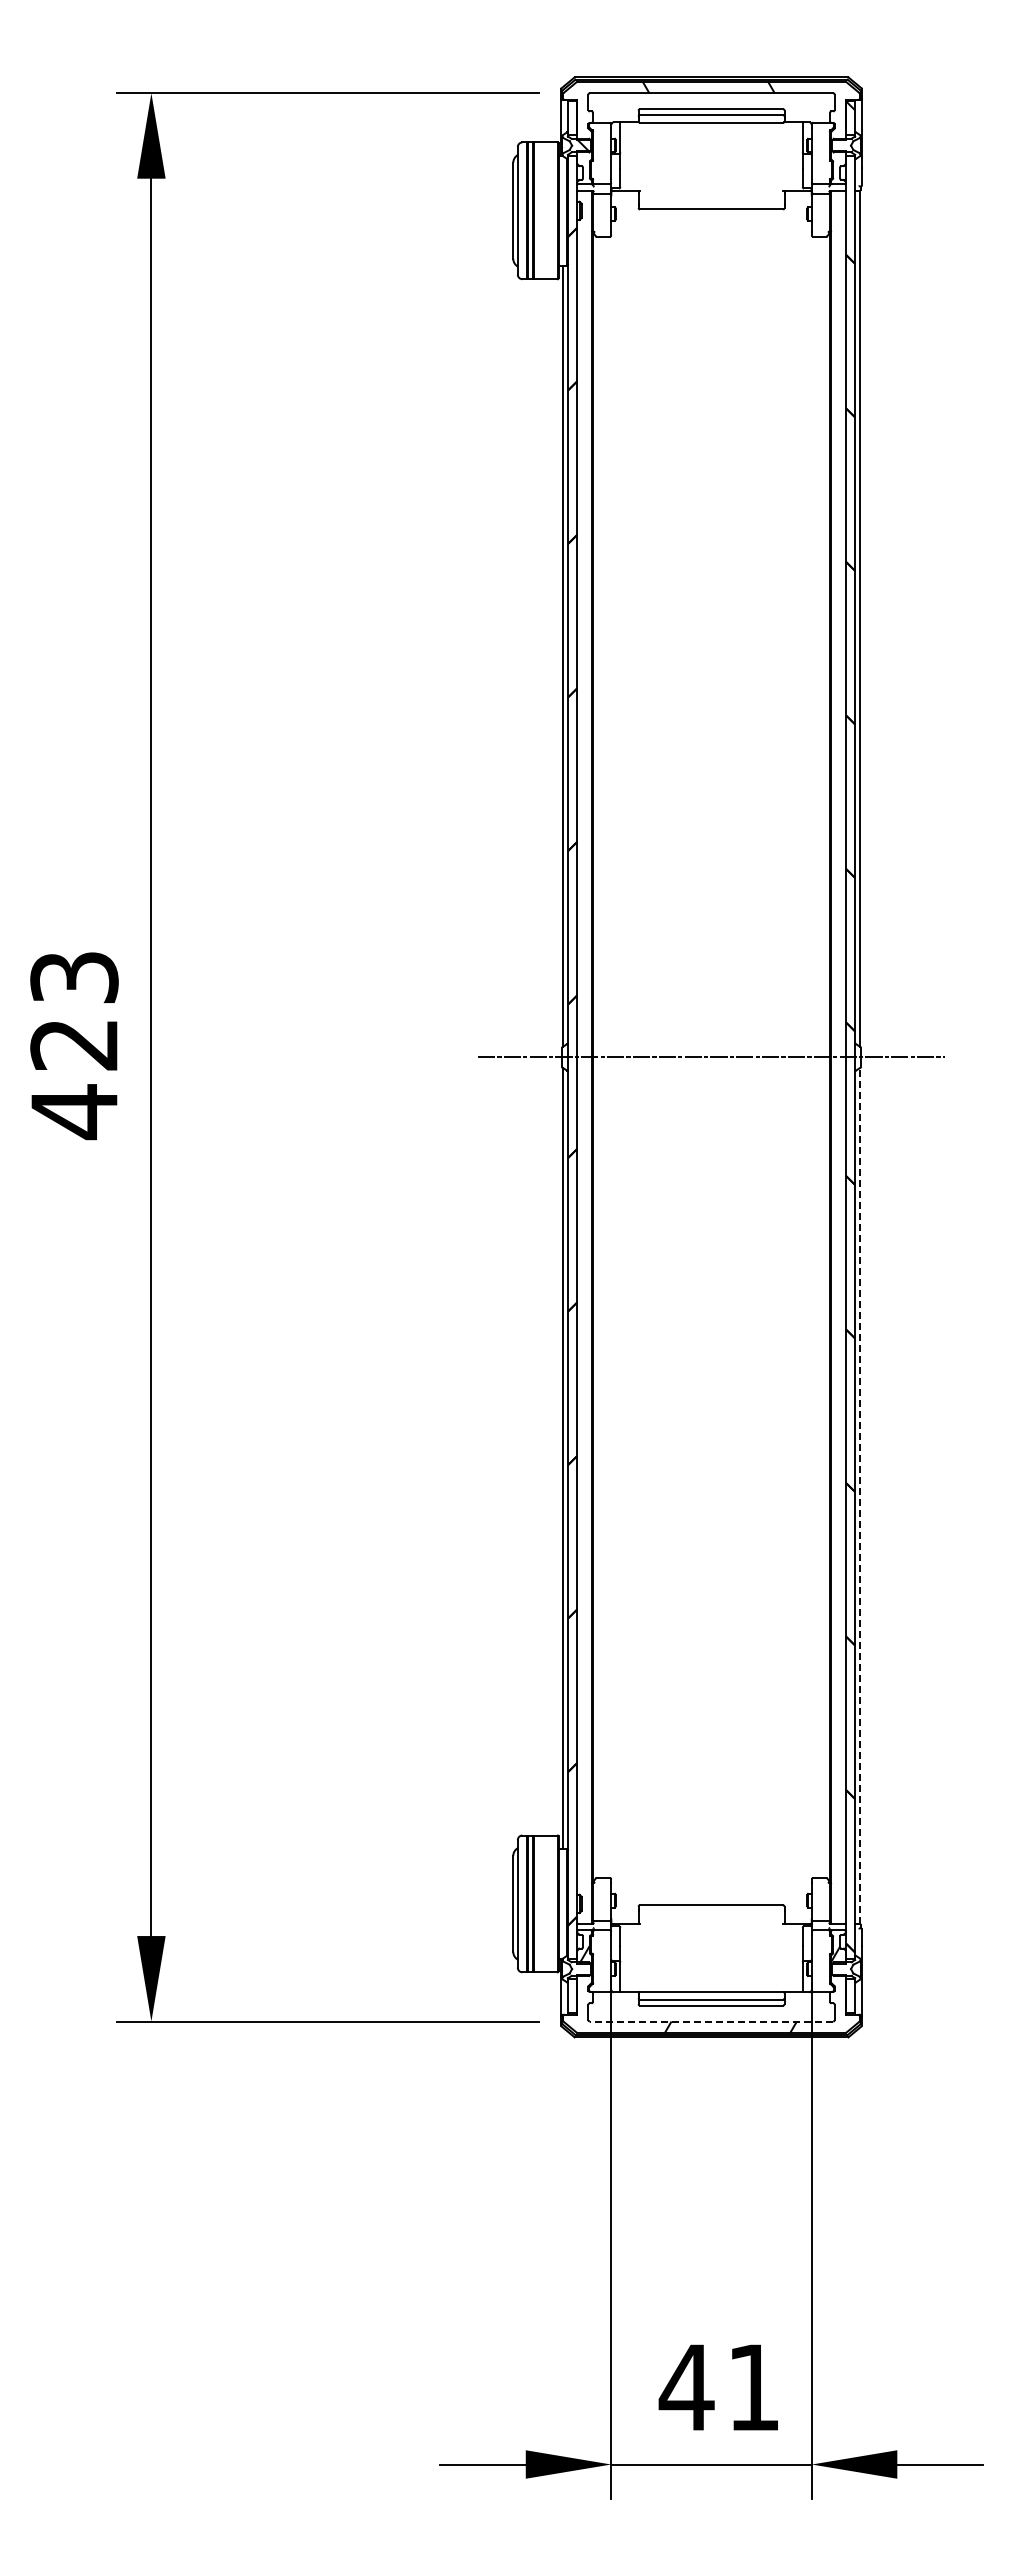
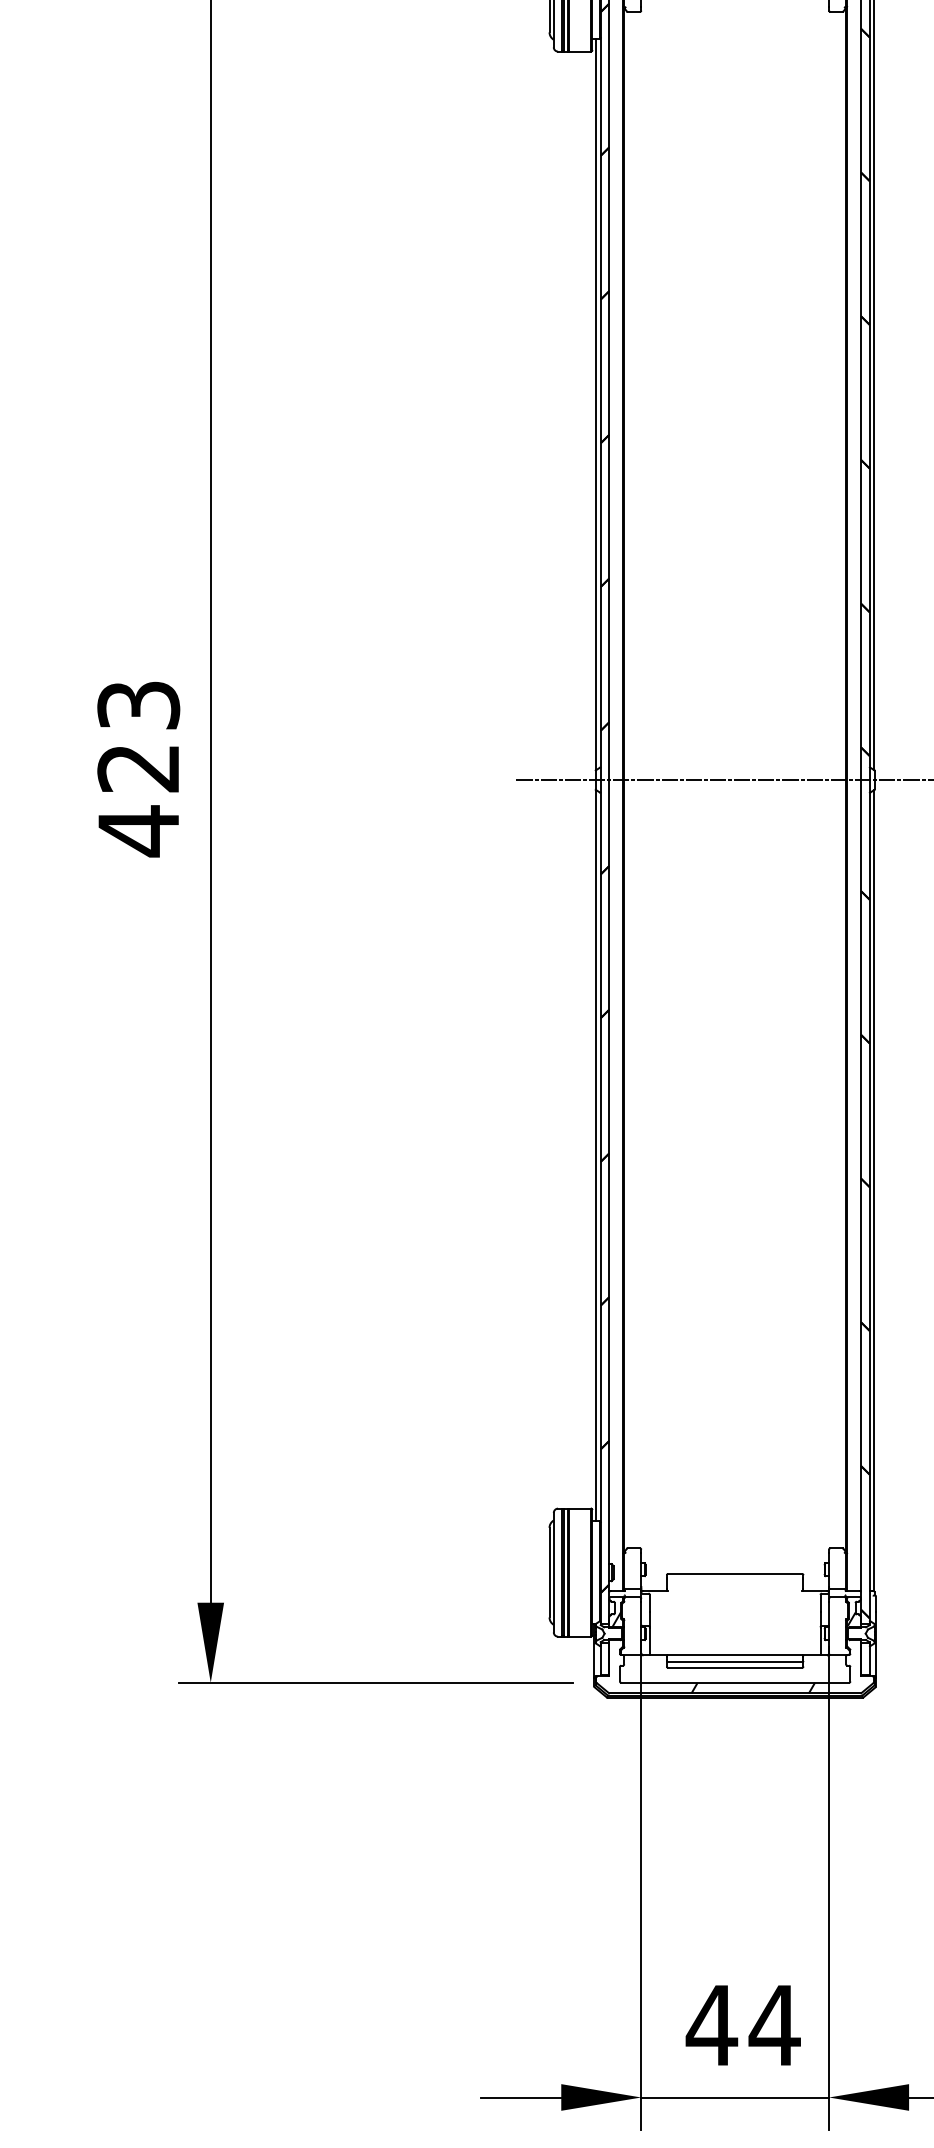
line: (859, 1495) -> (873, 1190), dashed -> solid
line: (711, 2021) -> (735, 1682), dashed -> solid
text: (753, 2387) -> (774, 2025), 41 -> 44

